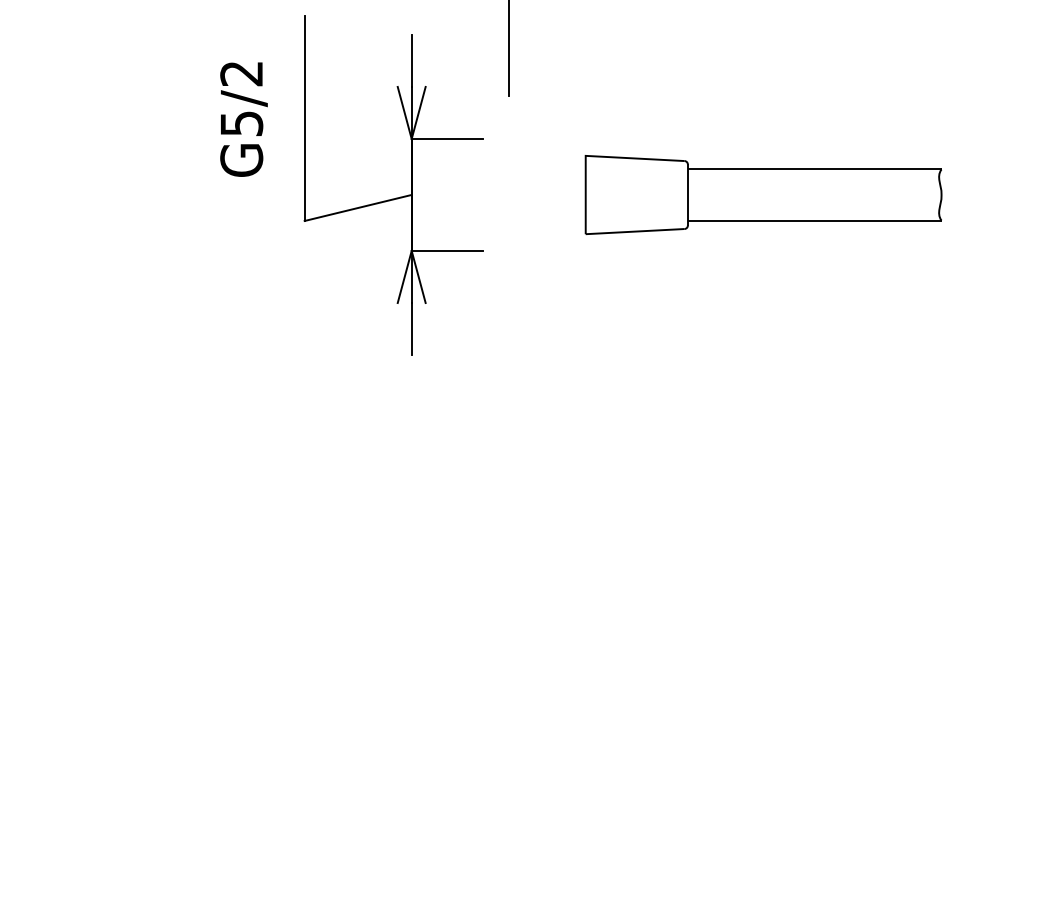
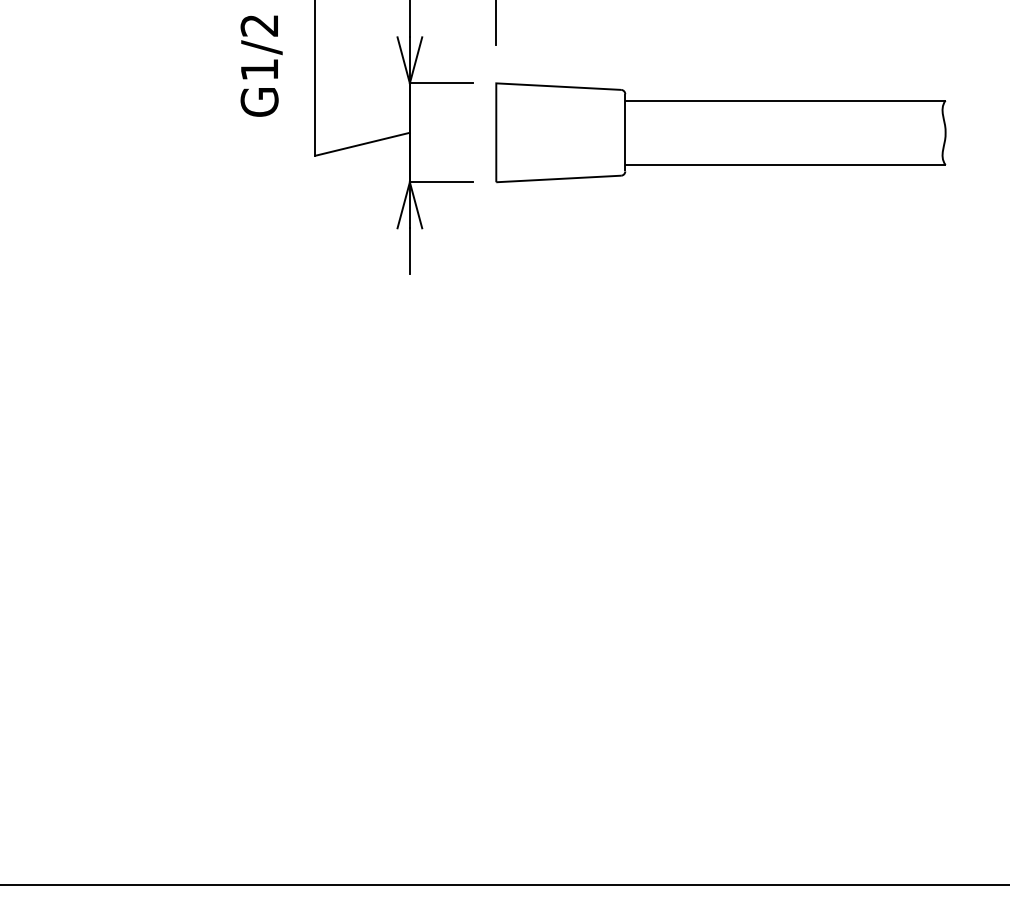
text: (241, 123) -> (259, 69), G5/2 -> G1/2
part: (763, 194) -> (720, 132), size x1.43

